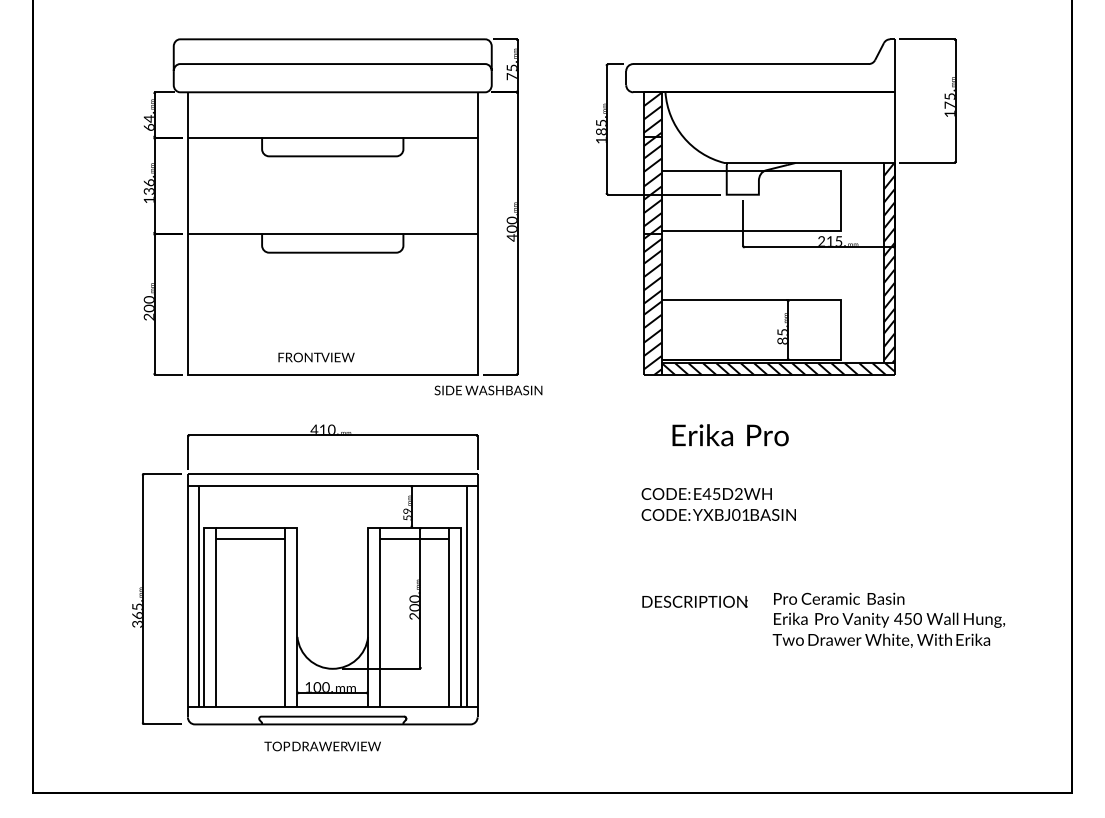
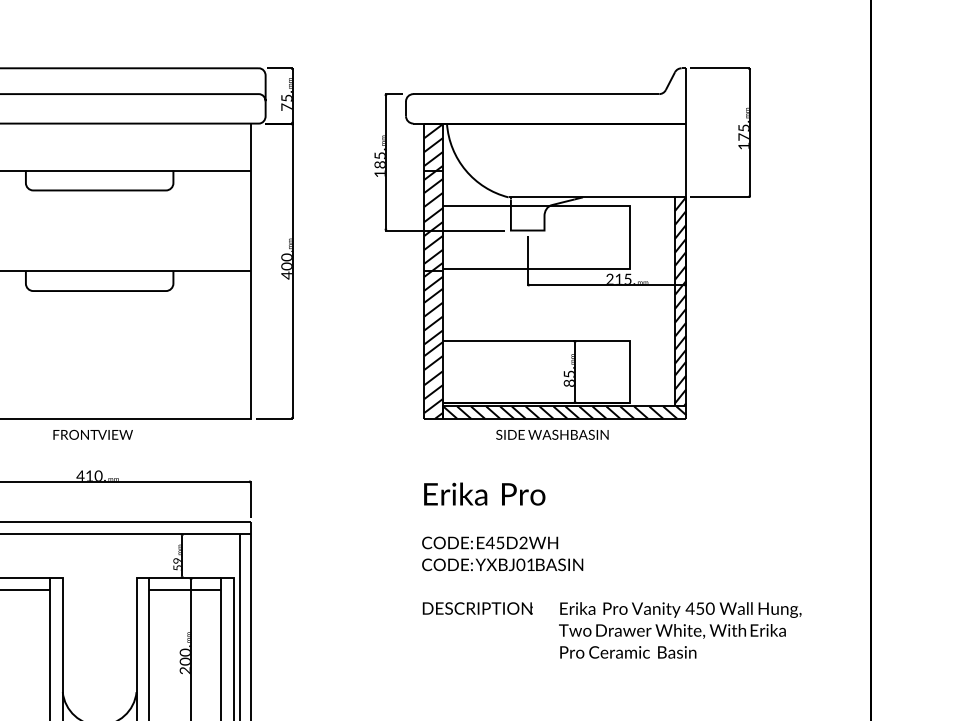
text: (316, 357) -> (93, 434), moved
text: (488, 390) -> (552, 434), moved
text: (730, 435) -> (484, 494), moved
text: (694, 601) -> (477, 608), moved
text: (888, 629) -> (679, 619), moved

